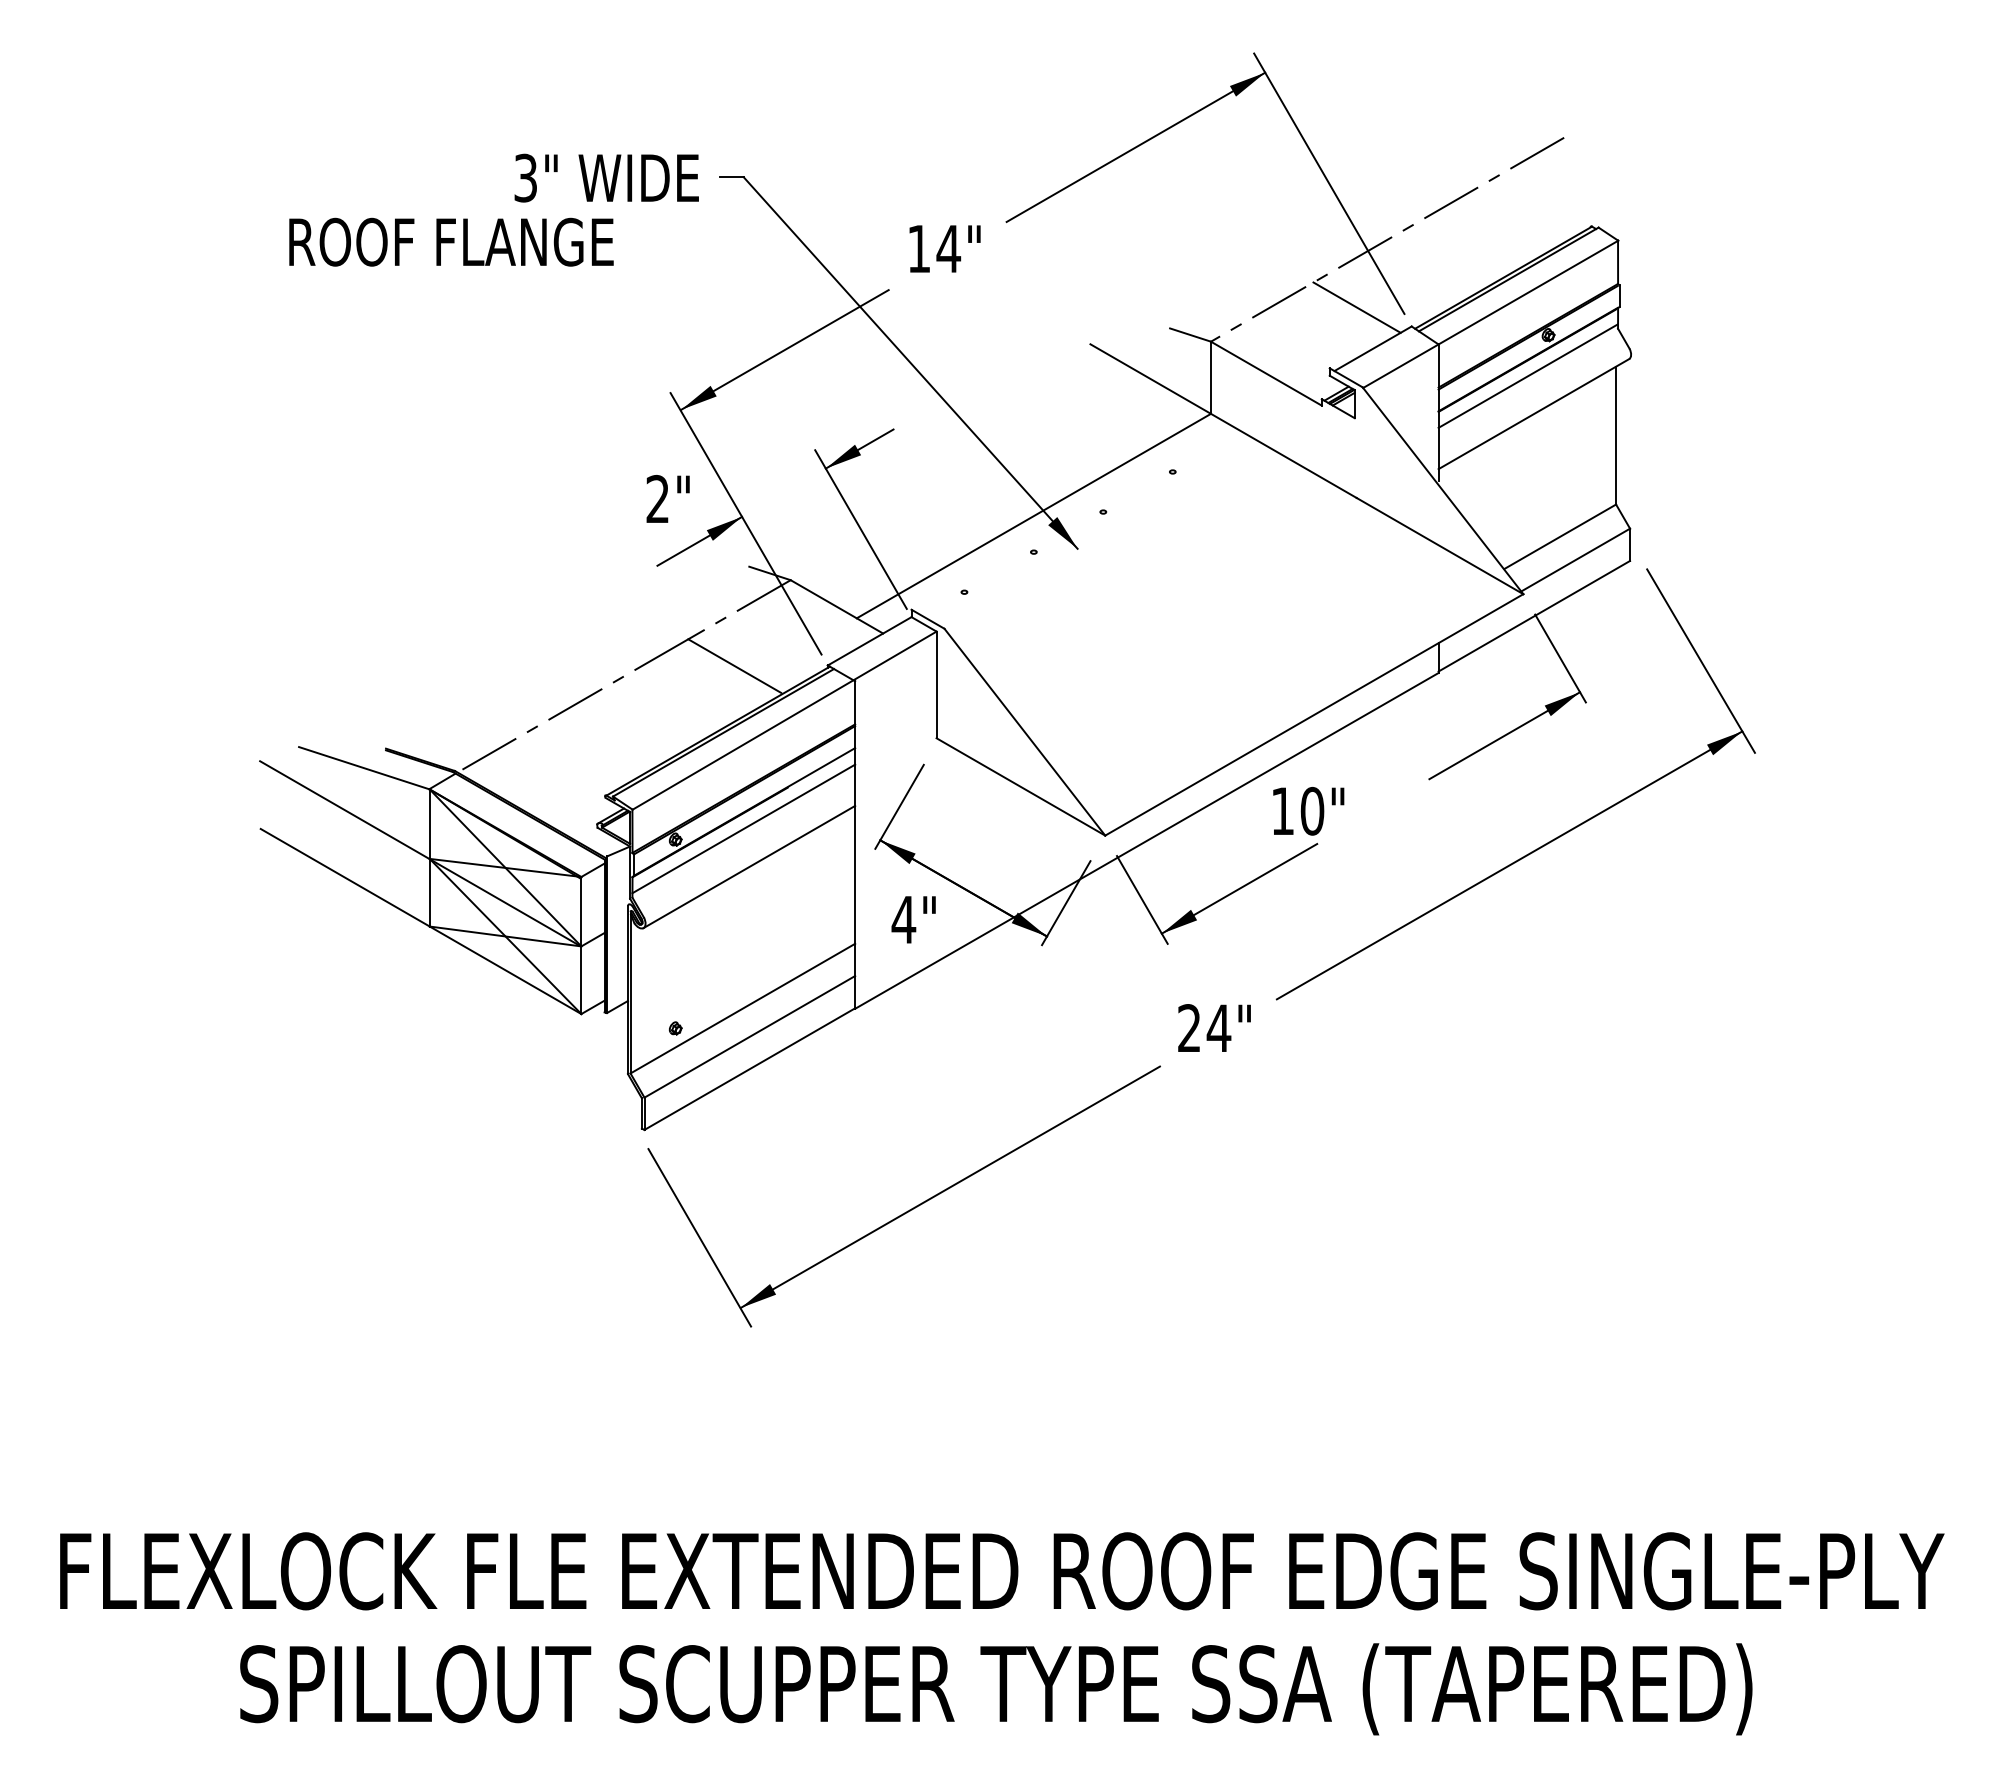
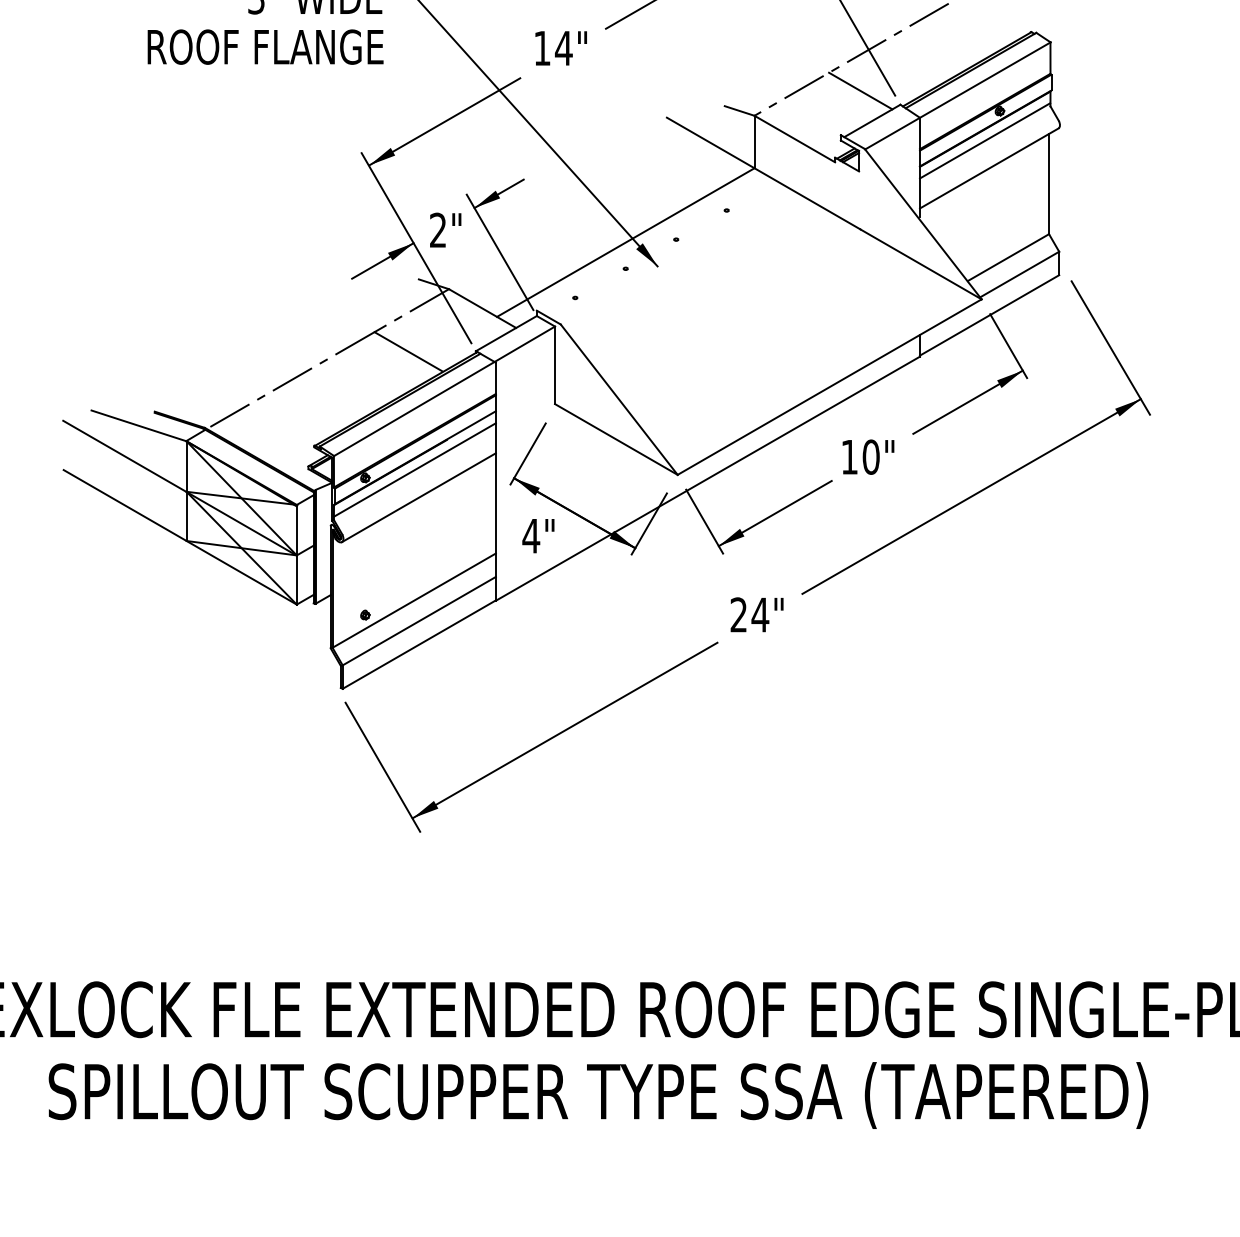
text: (451, 241) -> (265, 46), moved
text: (667, 498) -> (445, 229), moved
text: (1308, 811) -> (868, 457), moved

